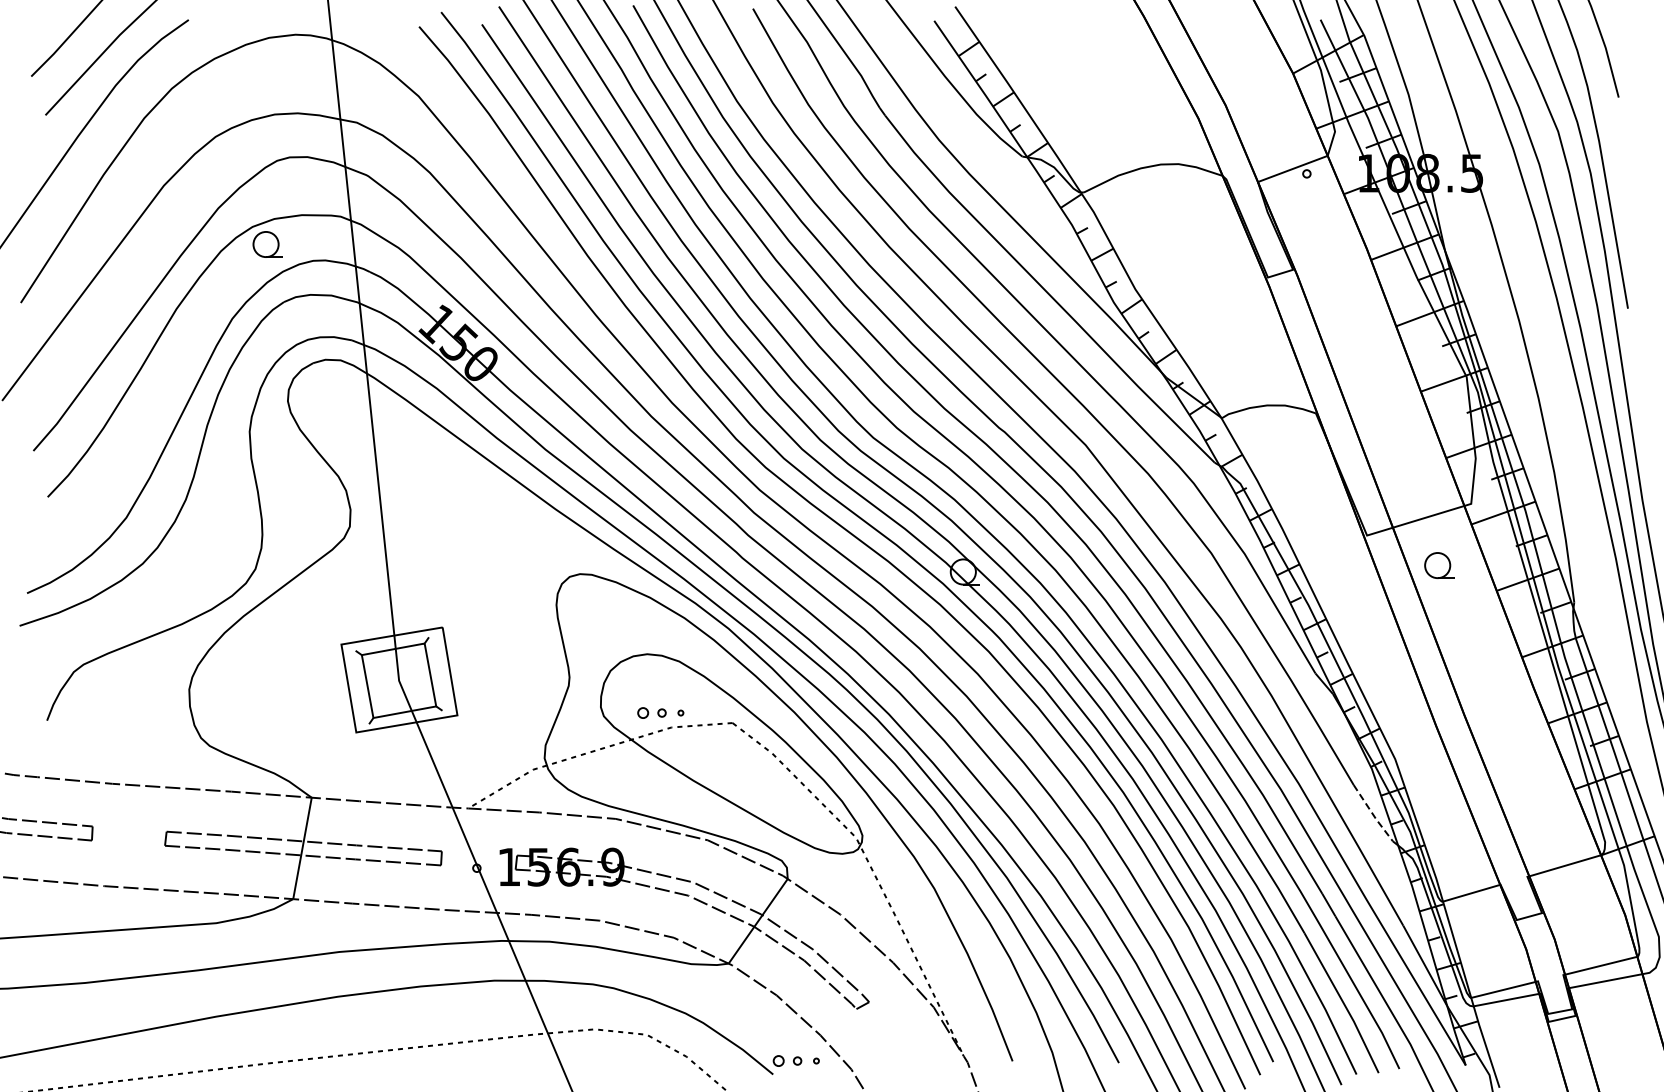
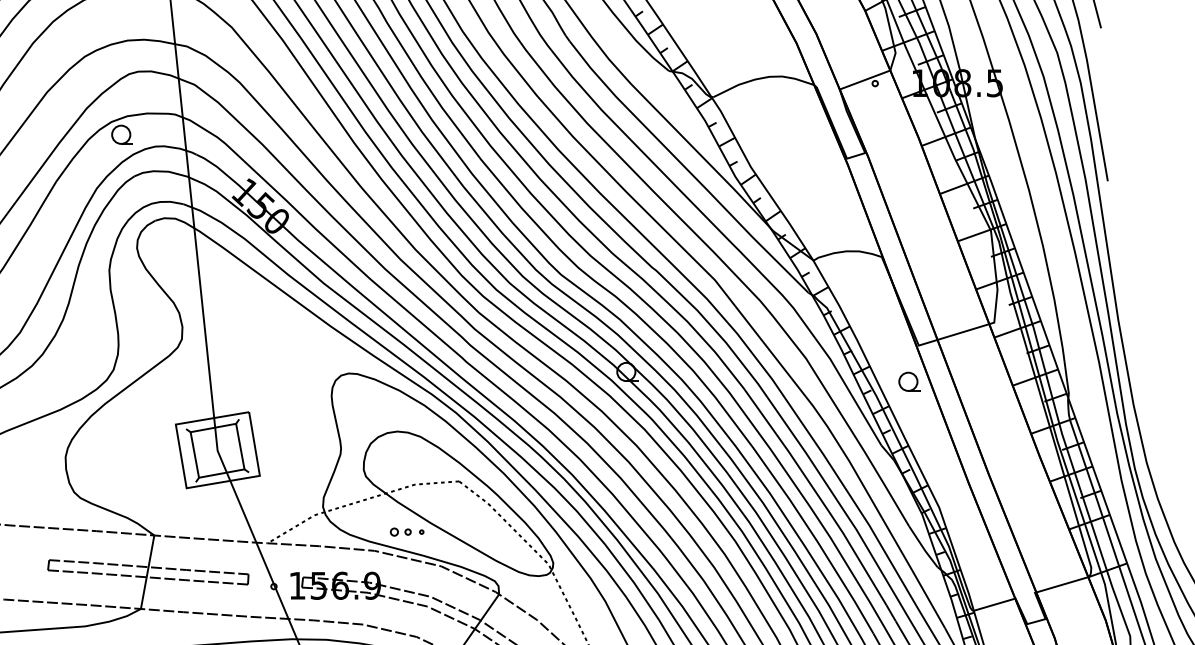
part: (1439, 565) -> (909, 381), moved
part: (660, 712) -> (406, 531), moved
line: (1373, 814) -> (923, 547), dashed -> solid

